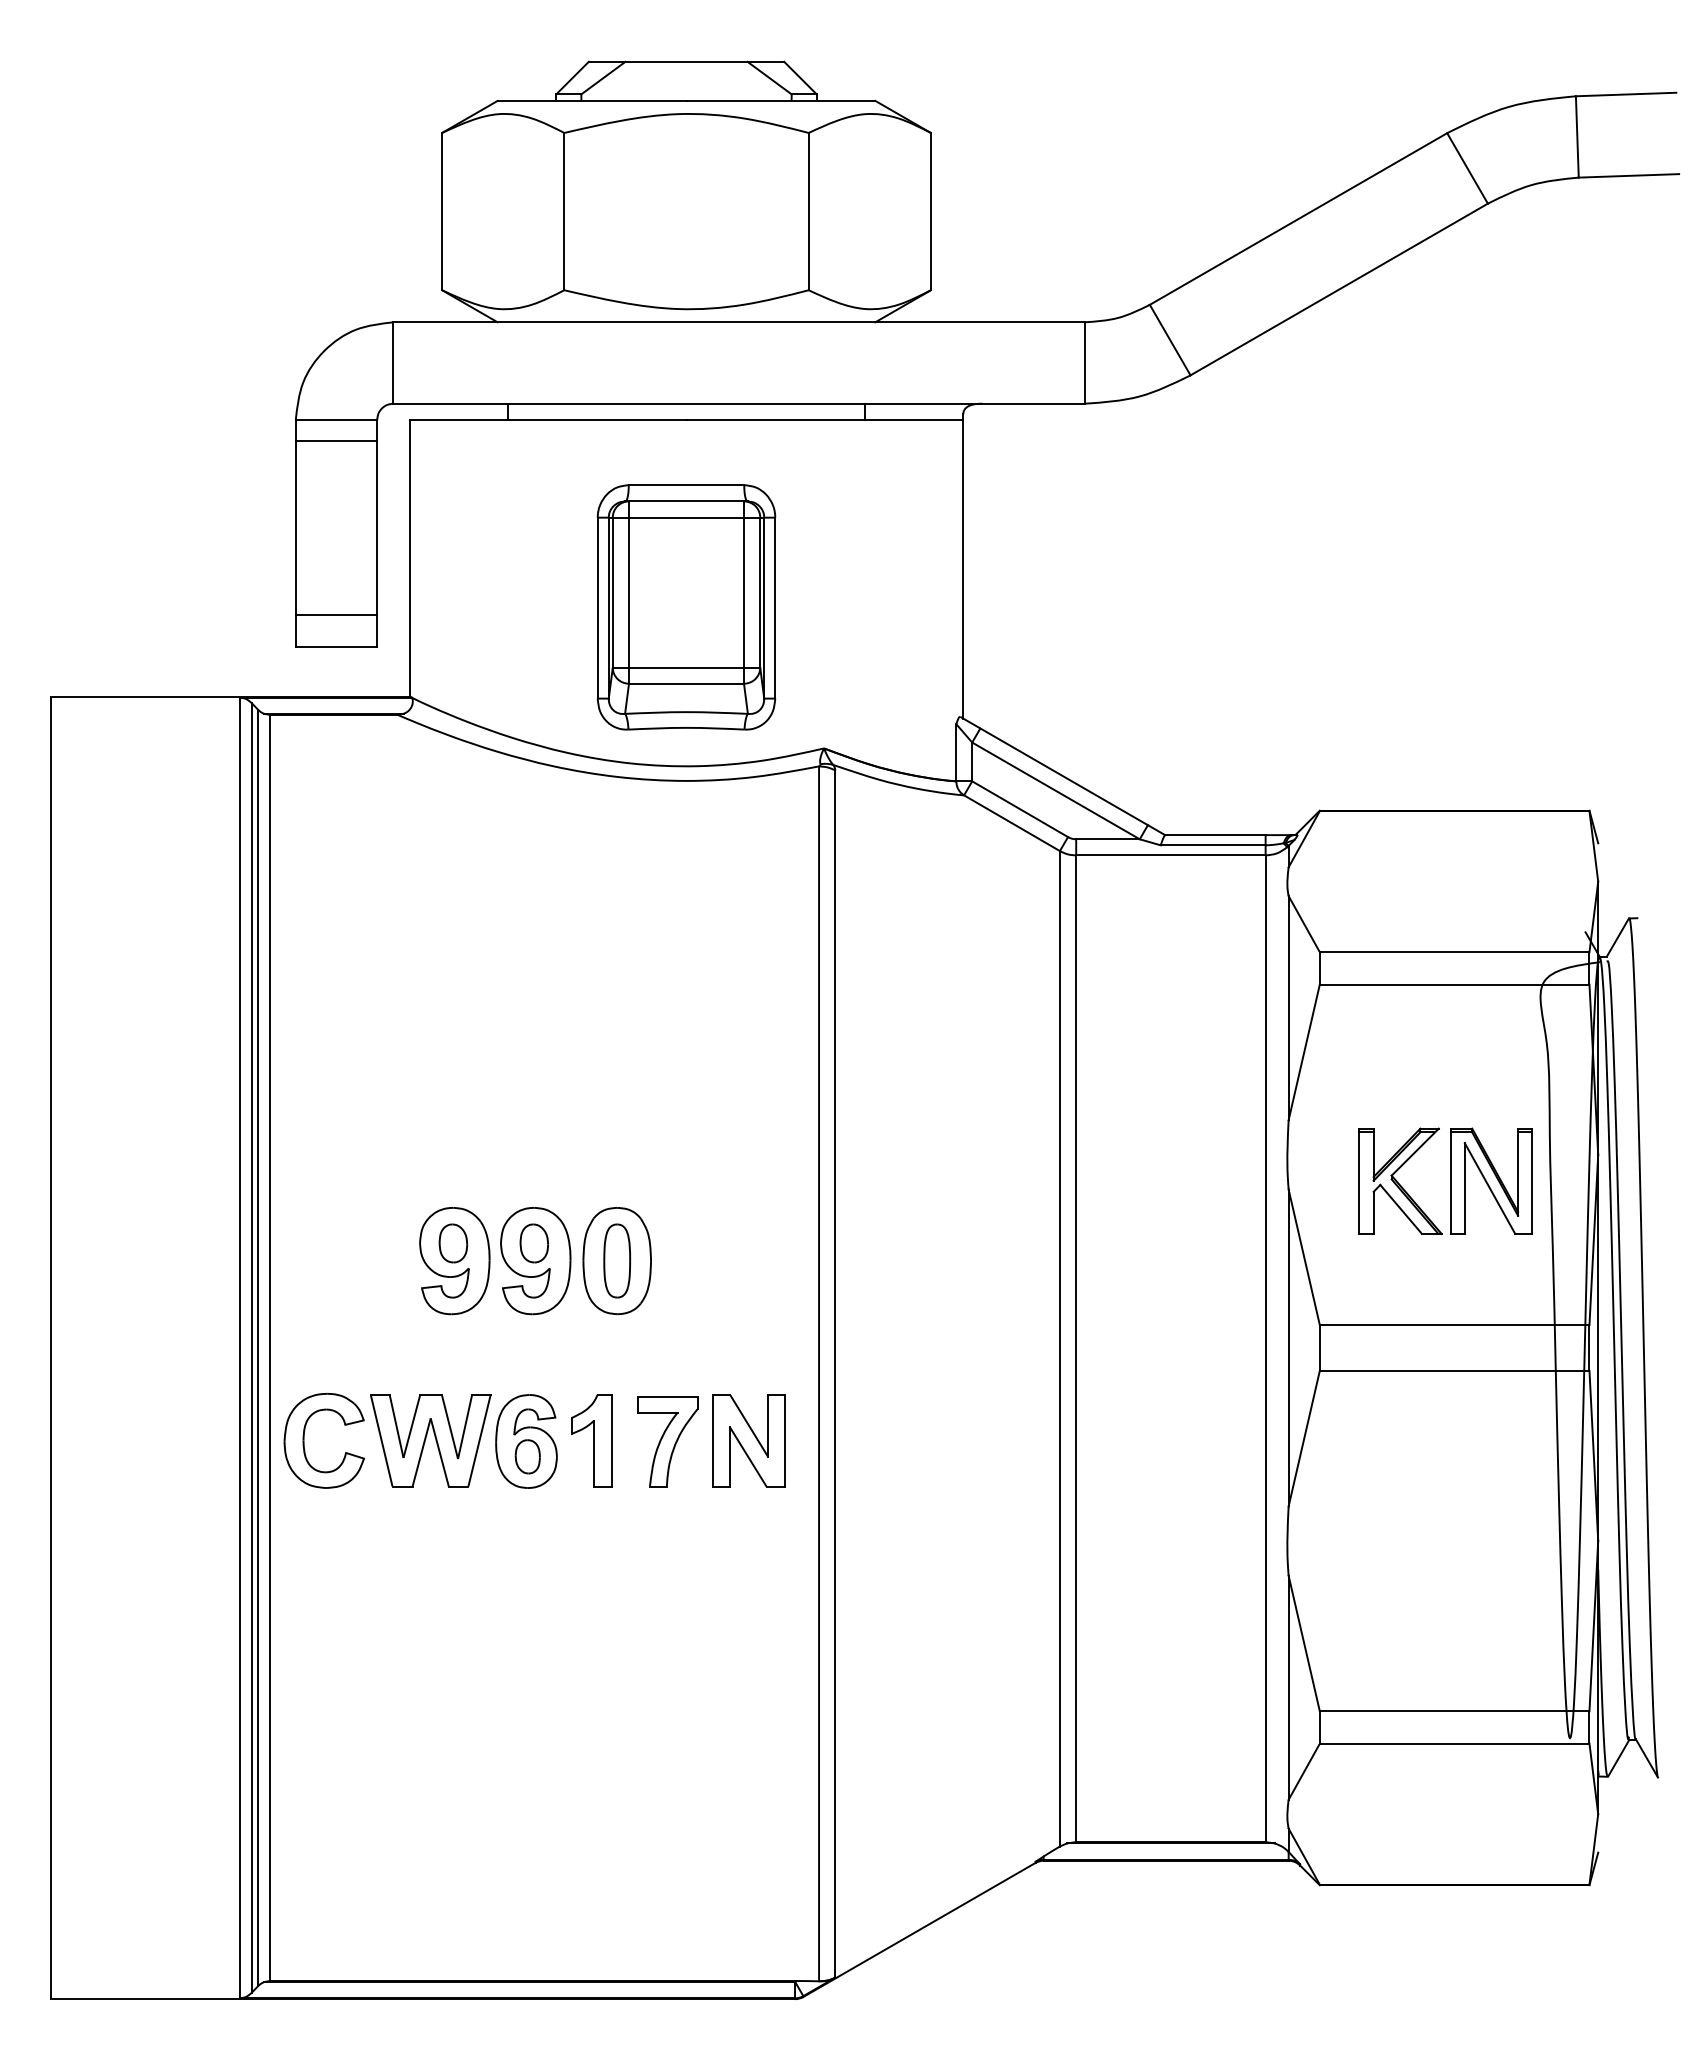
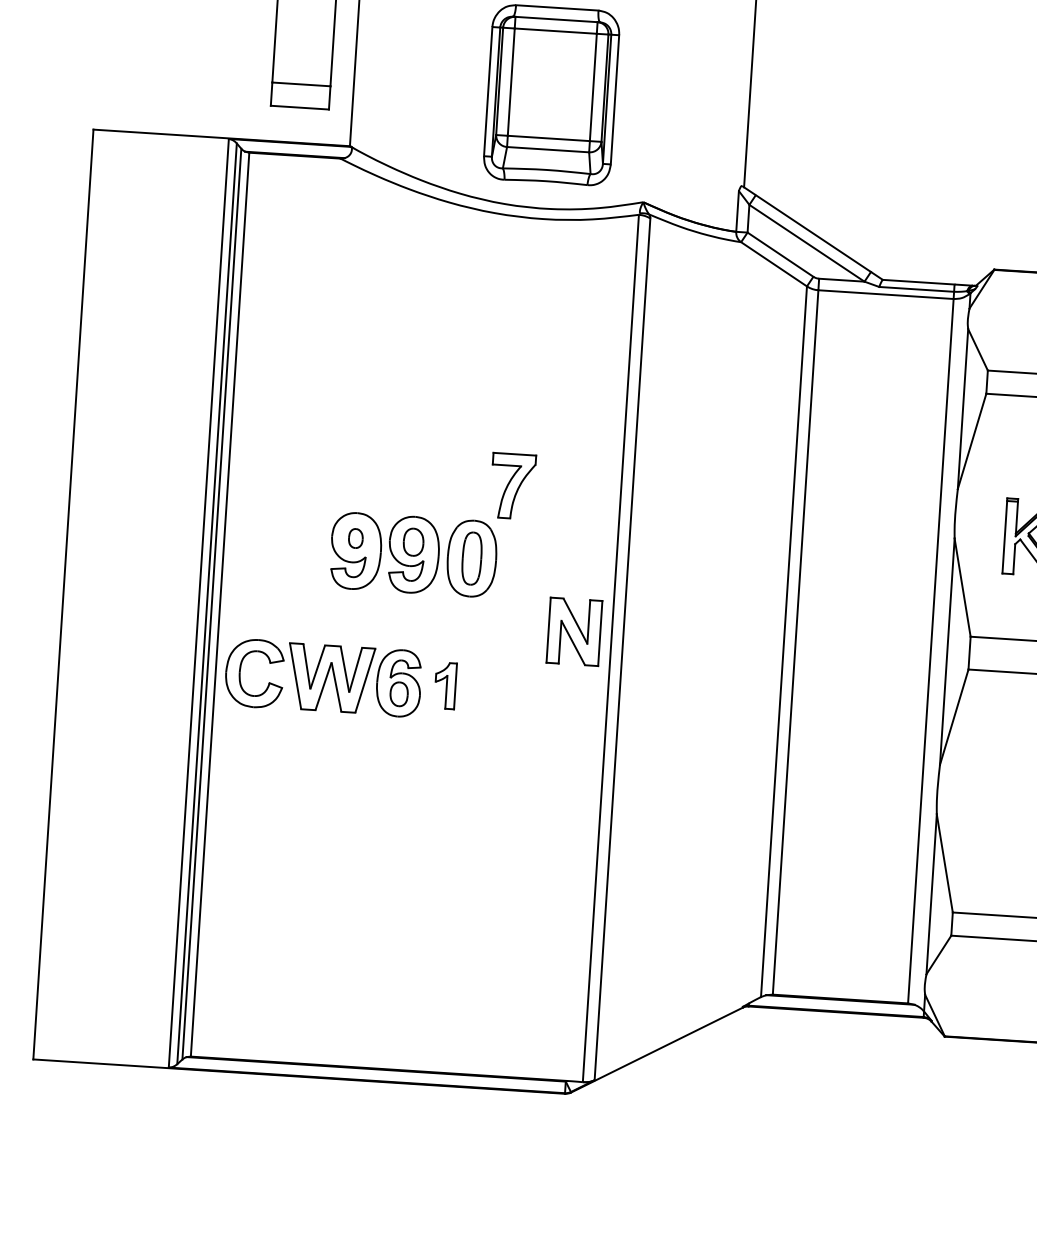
part: (453, 1243) -> (355, 538), size x0.7
part: (591, 1440) -> (445, 685), size x0.7
part: (748, 1440) -> (574, 631), moved
part: (667, 1441) -> (512, 486), moved

